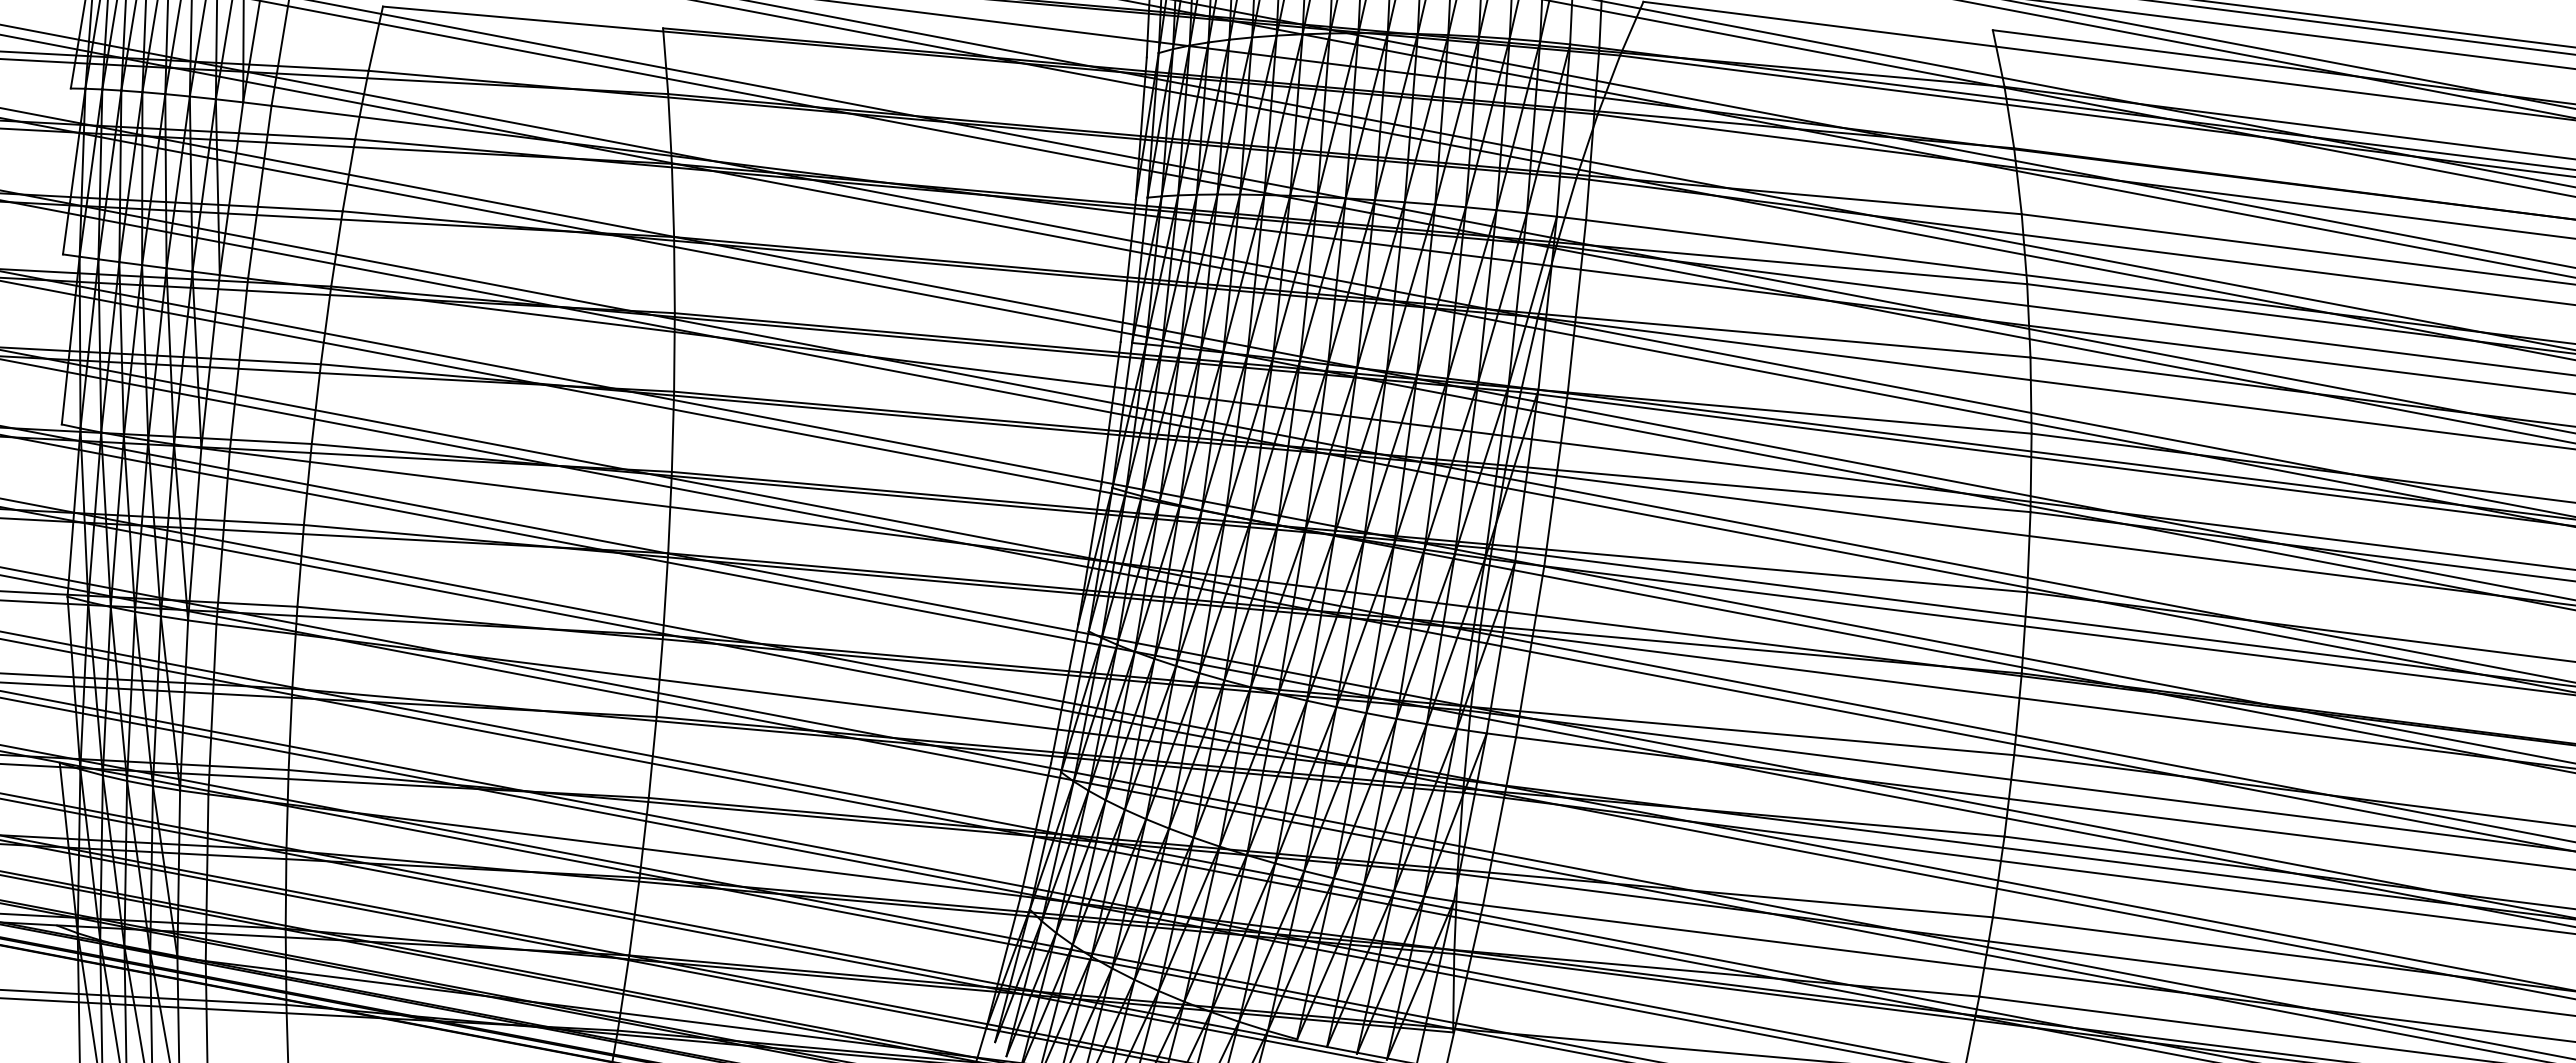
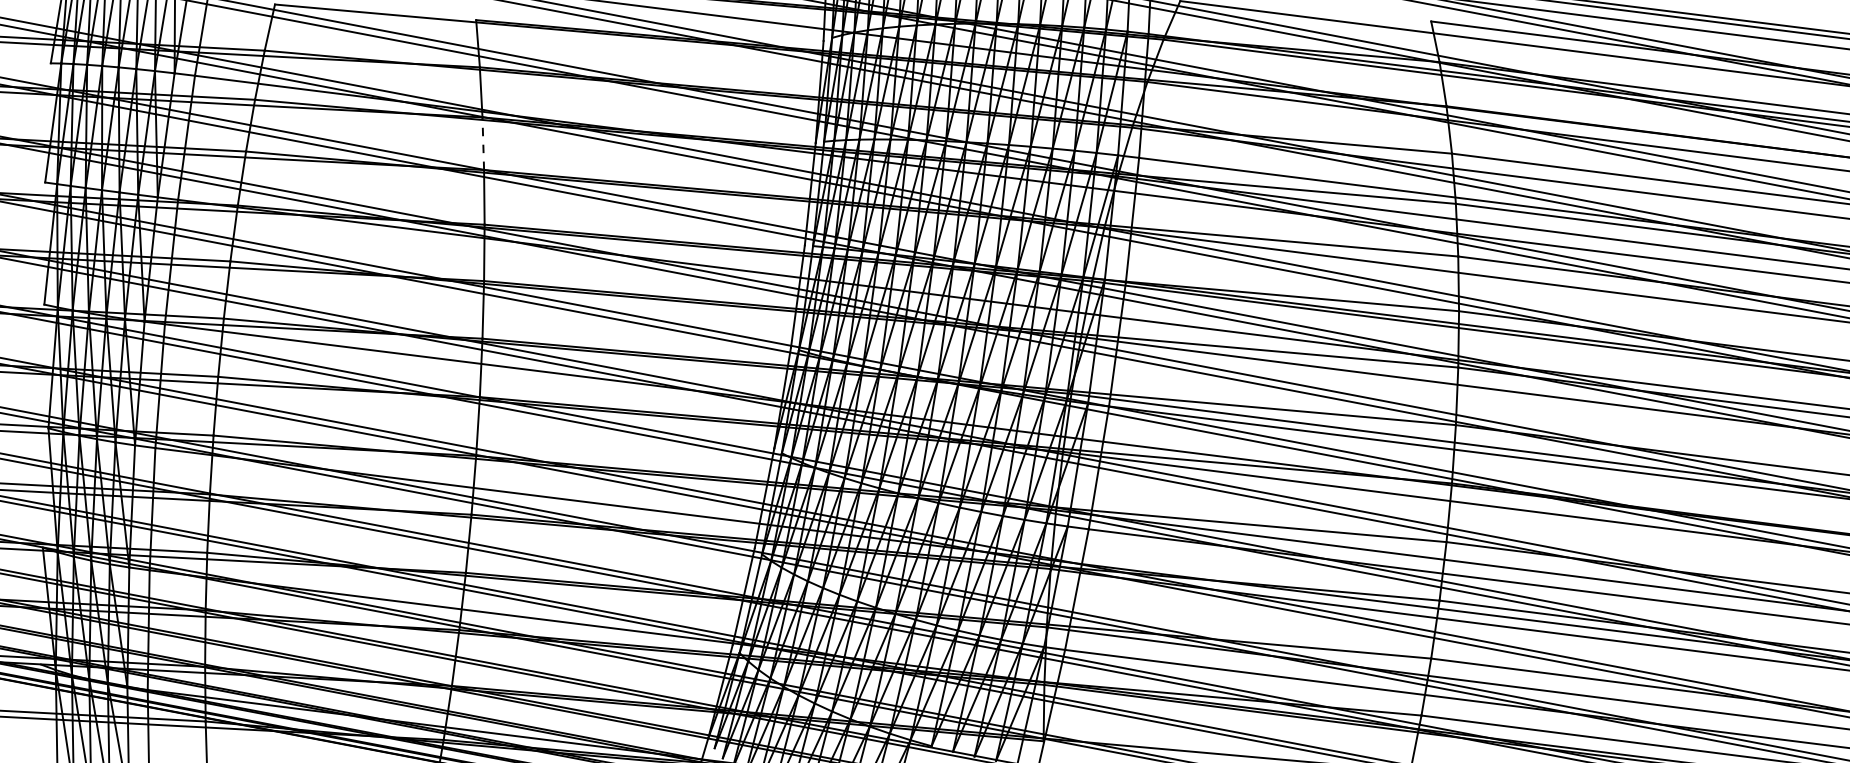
line: (672, 200) -> (482, 143), solid -> dashed

